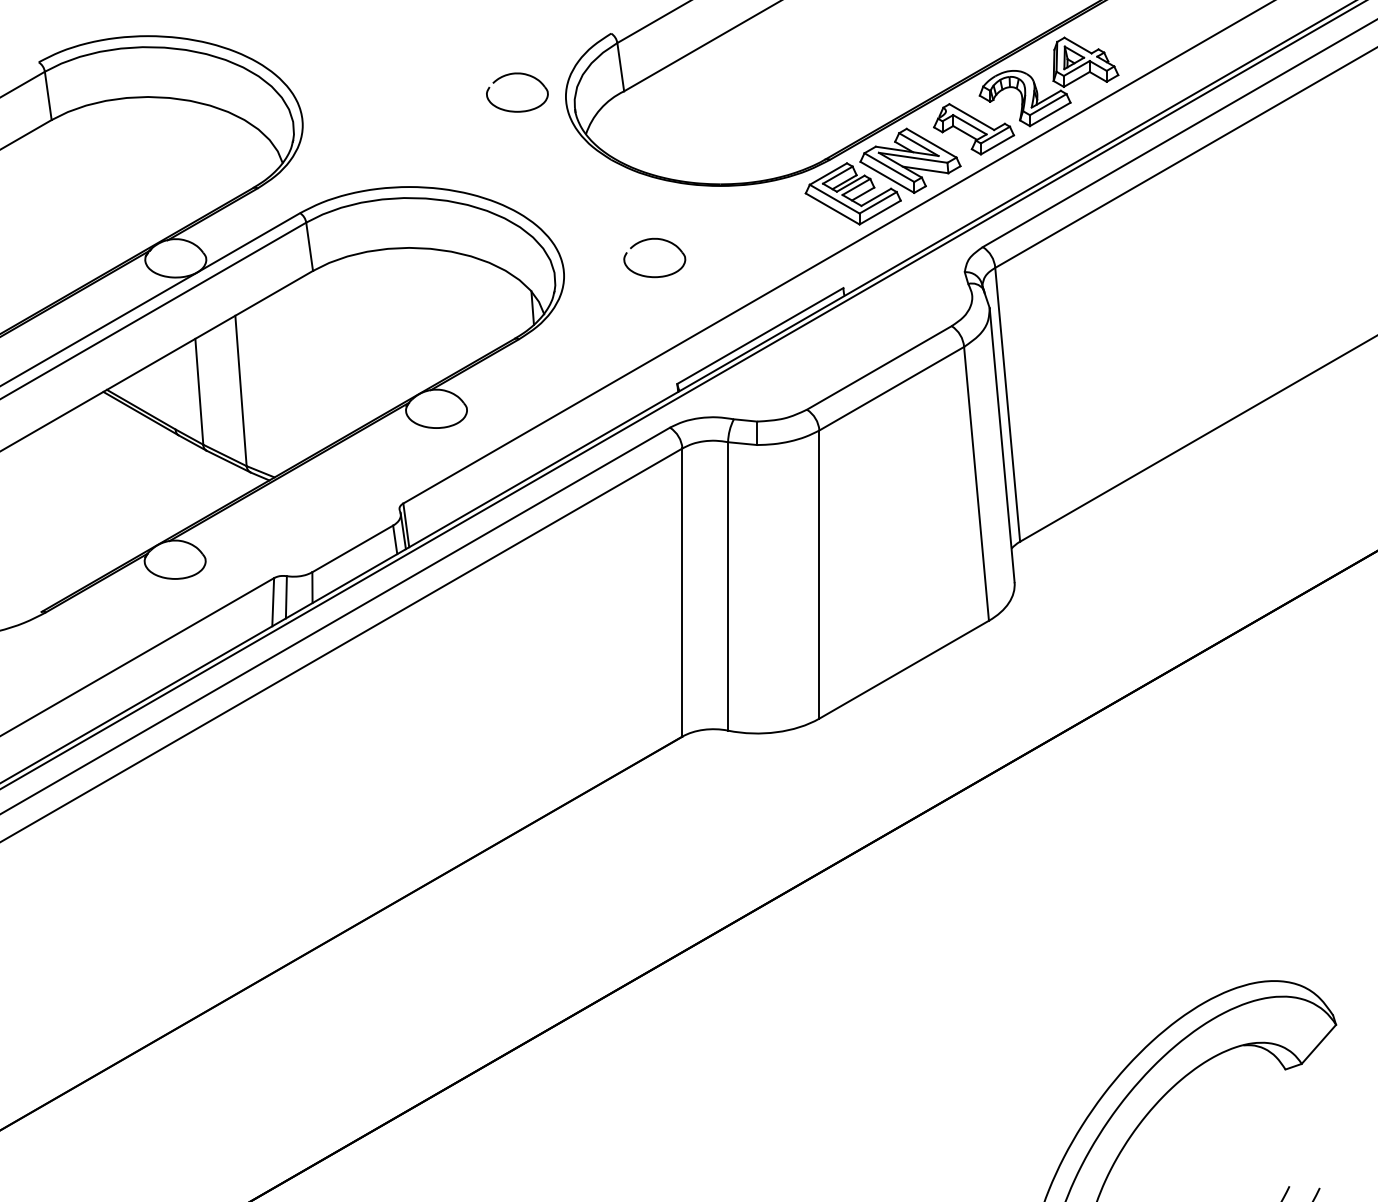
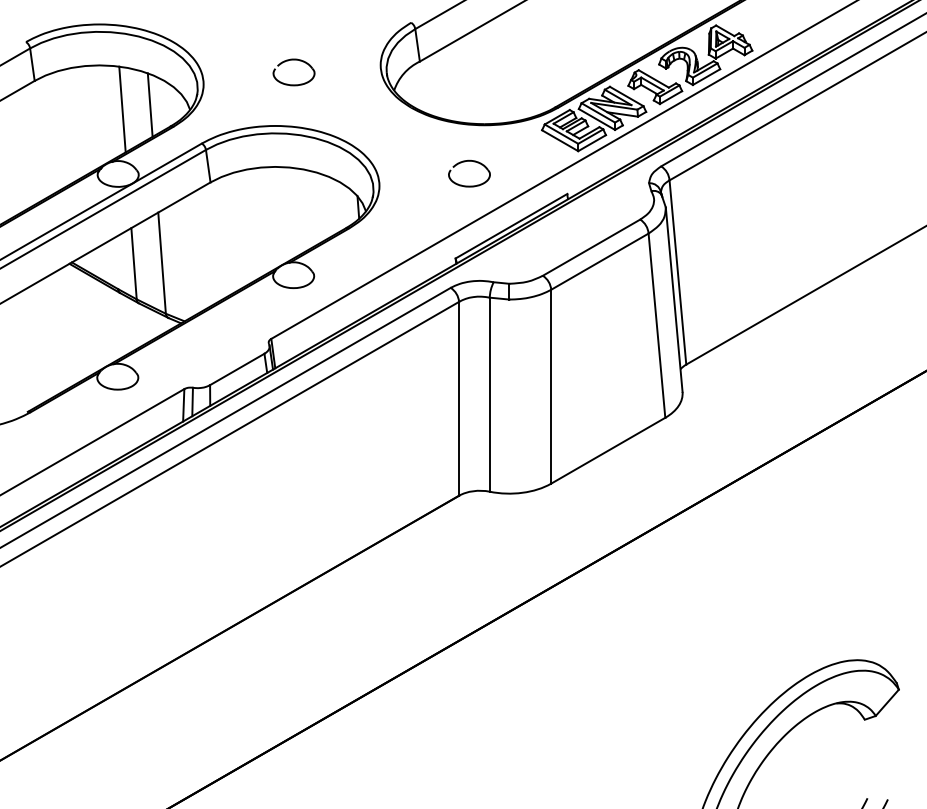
part: (516, 74) -> (293, 60), moved
line: (222, 155) -> (149, 104), added
line: (182, 162) -> (122, 109), added
part: (654, 239) -> (469, 161), moved

